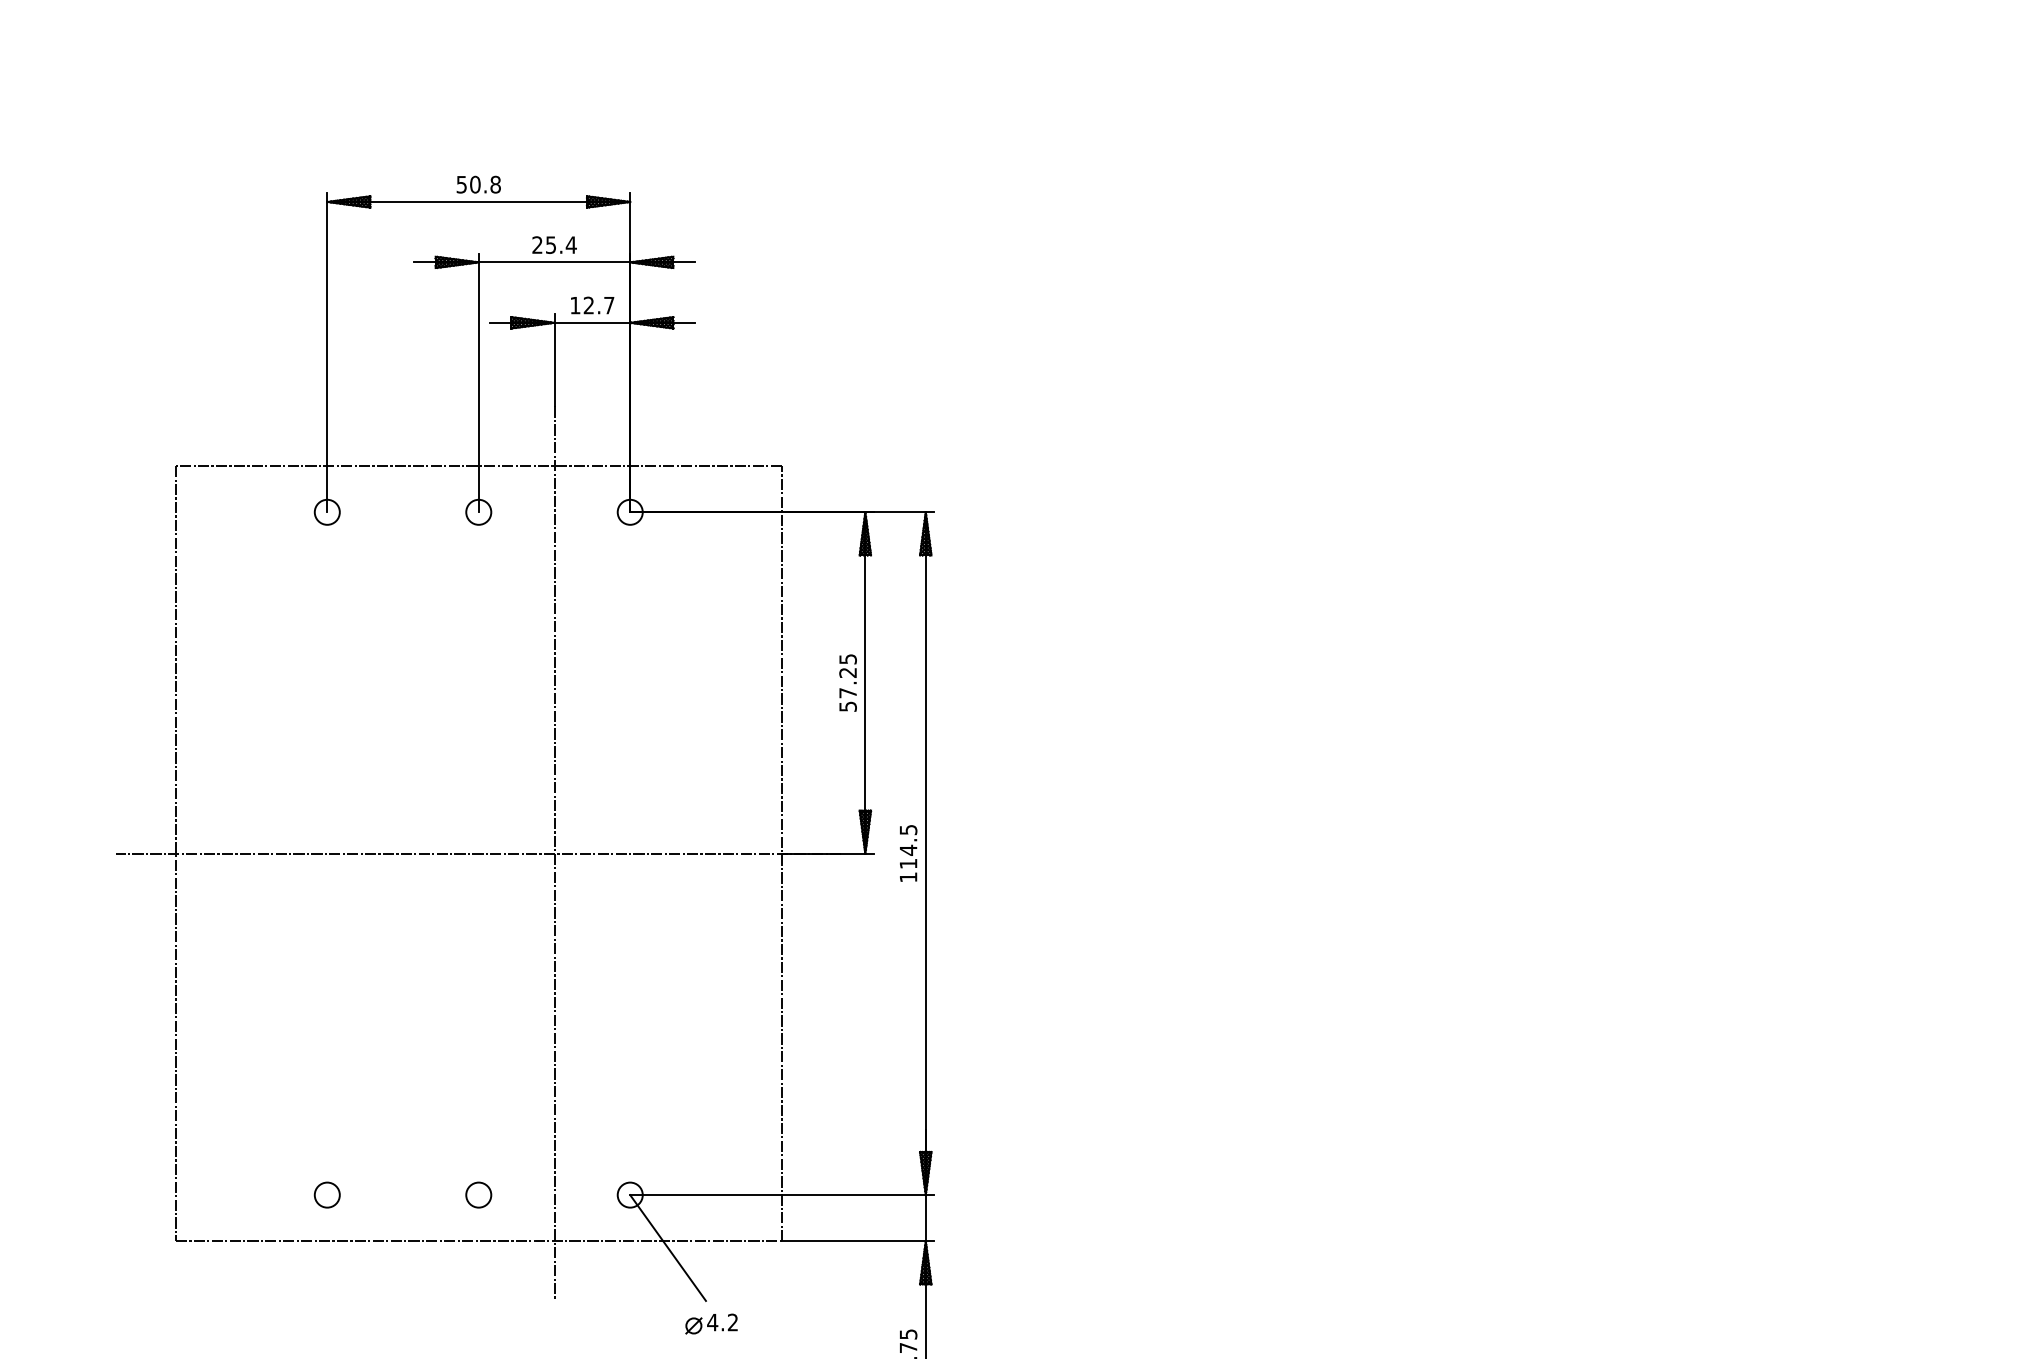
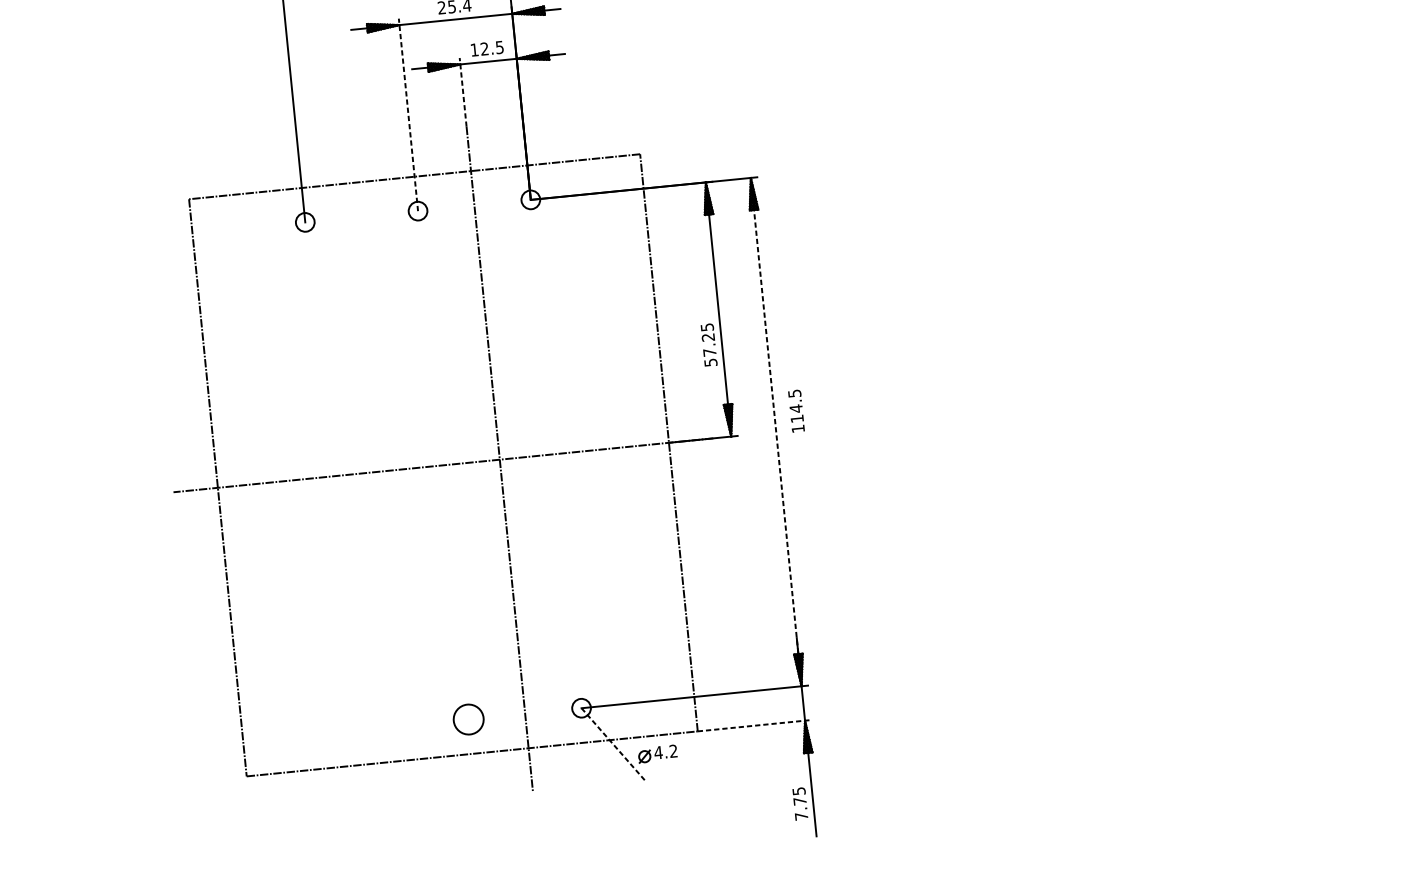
text: (609, 305) -> (500, 47), 12.7 -> 12.5
line: (554, 359) -> (463, 91), solid -> dashed
line: (478, 382) -> (408, 114), solid -> dashed
text: (847, 682) -> (708, 344), moved
text: (908, 853) -> (796, 411), moved
line: (925, 853) -> (775, 431), solid -> dashed
circle: (326, 1194) -> (355, 730), removed
circle: (478, 1194) -> (468, 719), size x1.6
line: (858, 1241) -> (754, 725), solid -> dashed
line: (668, 1248) -> (614, 745), solid -> dashed
part: (711, 1323) -> (657, 753), moved

